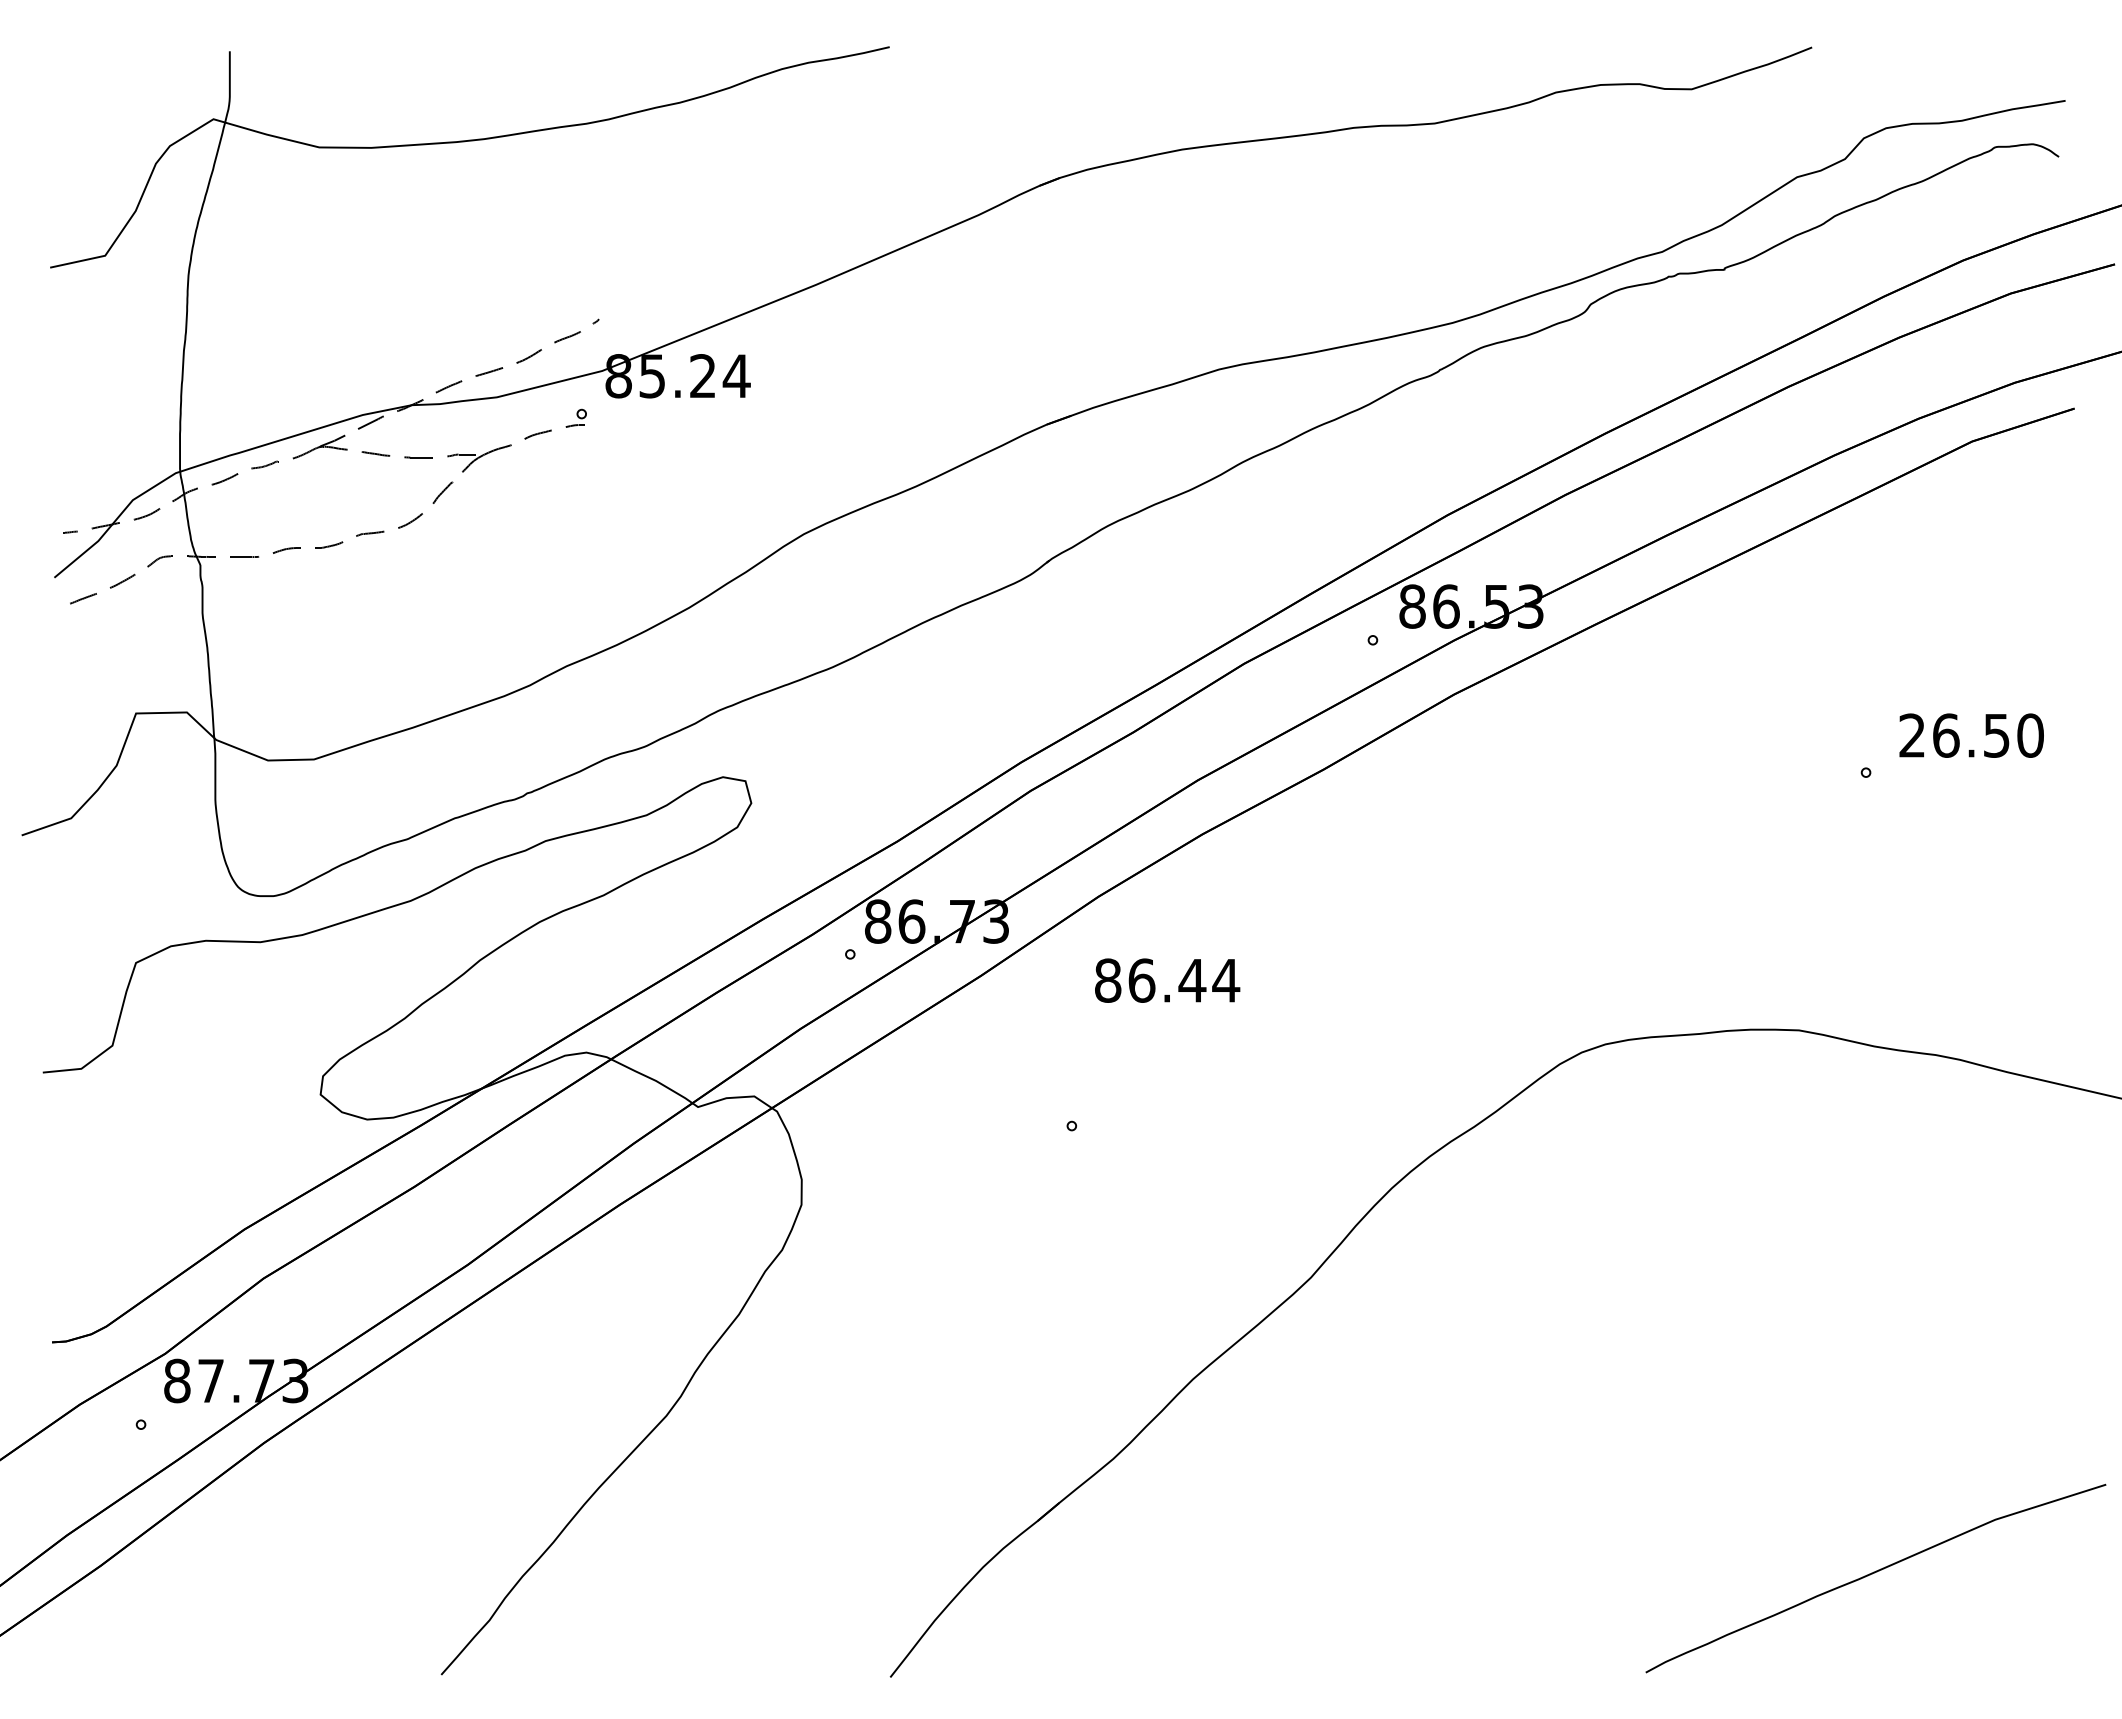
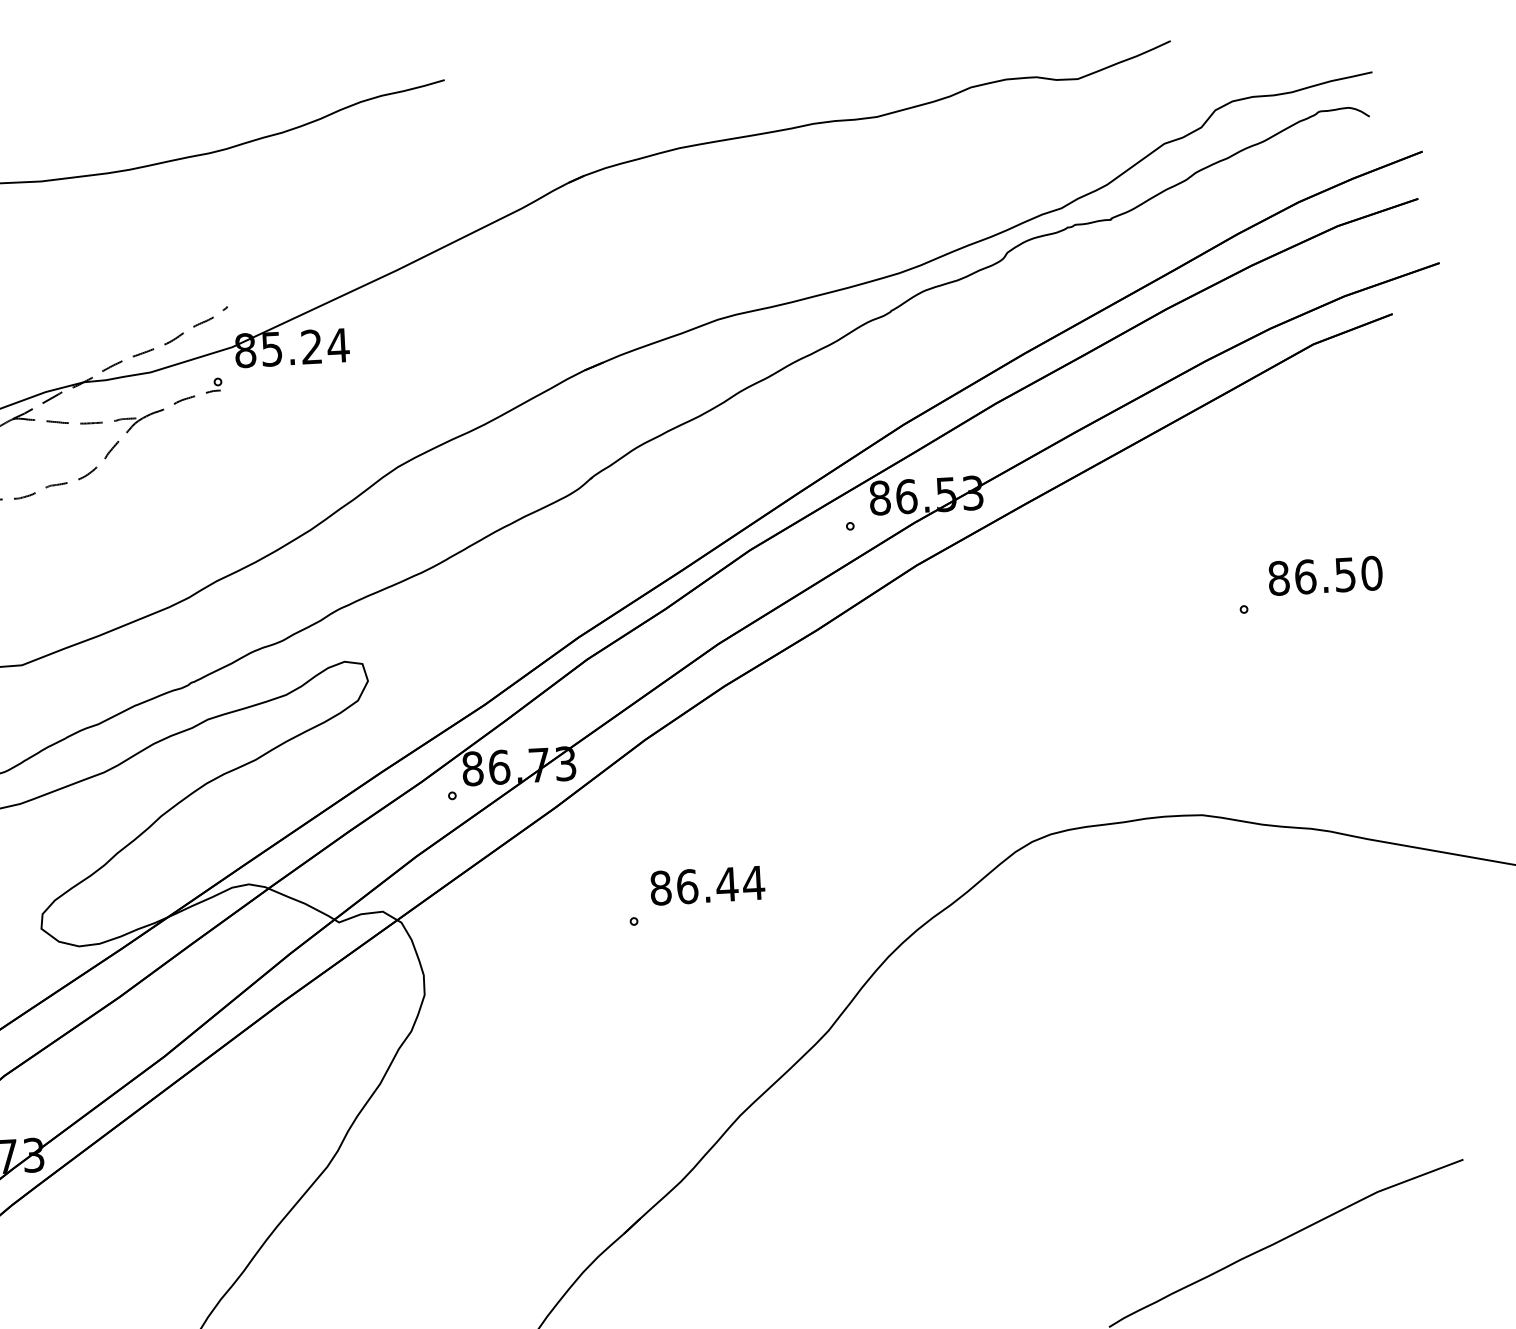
text: (1912, 735) -> (1279, 578), 26.50 -> 86.50
text: (1167, 980) -> (707, 885), moved

